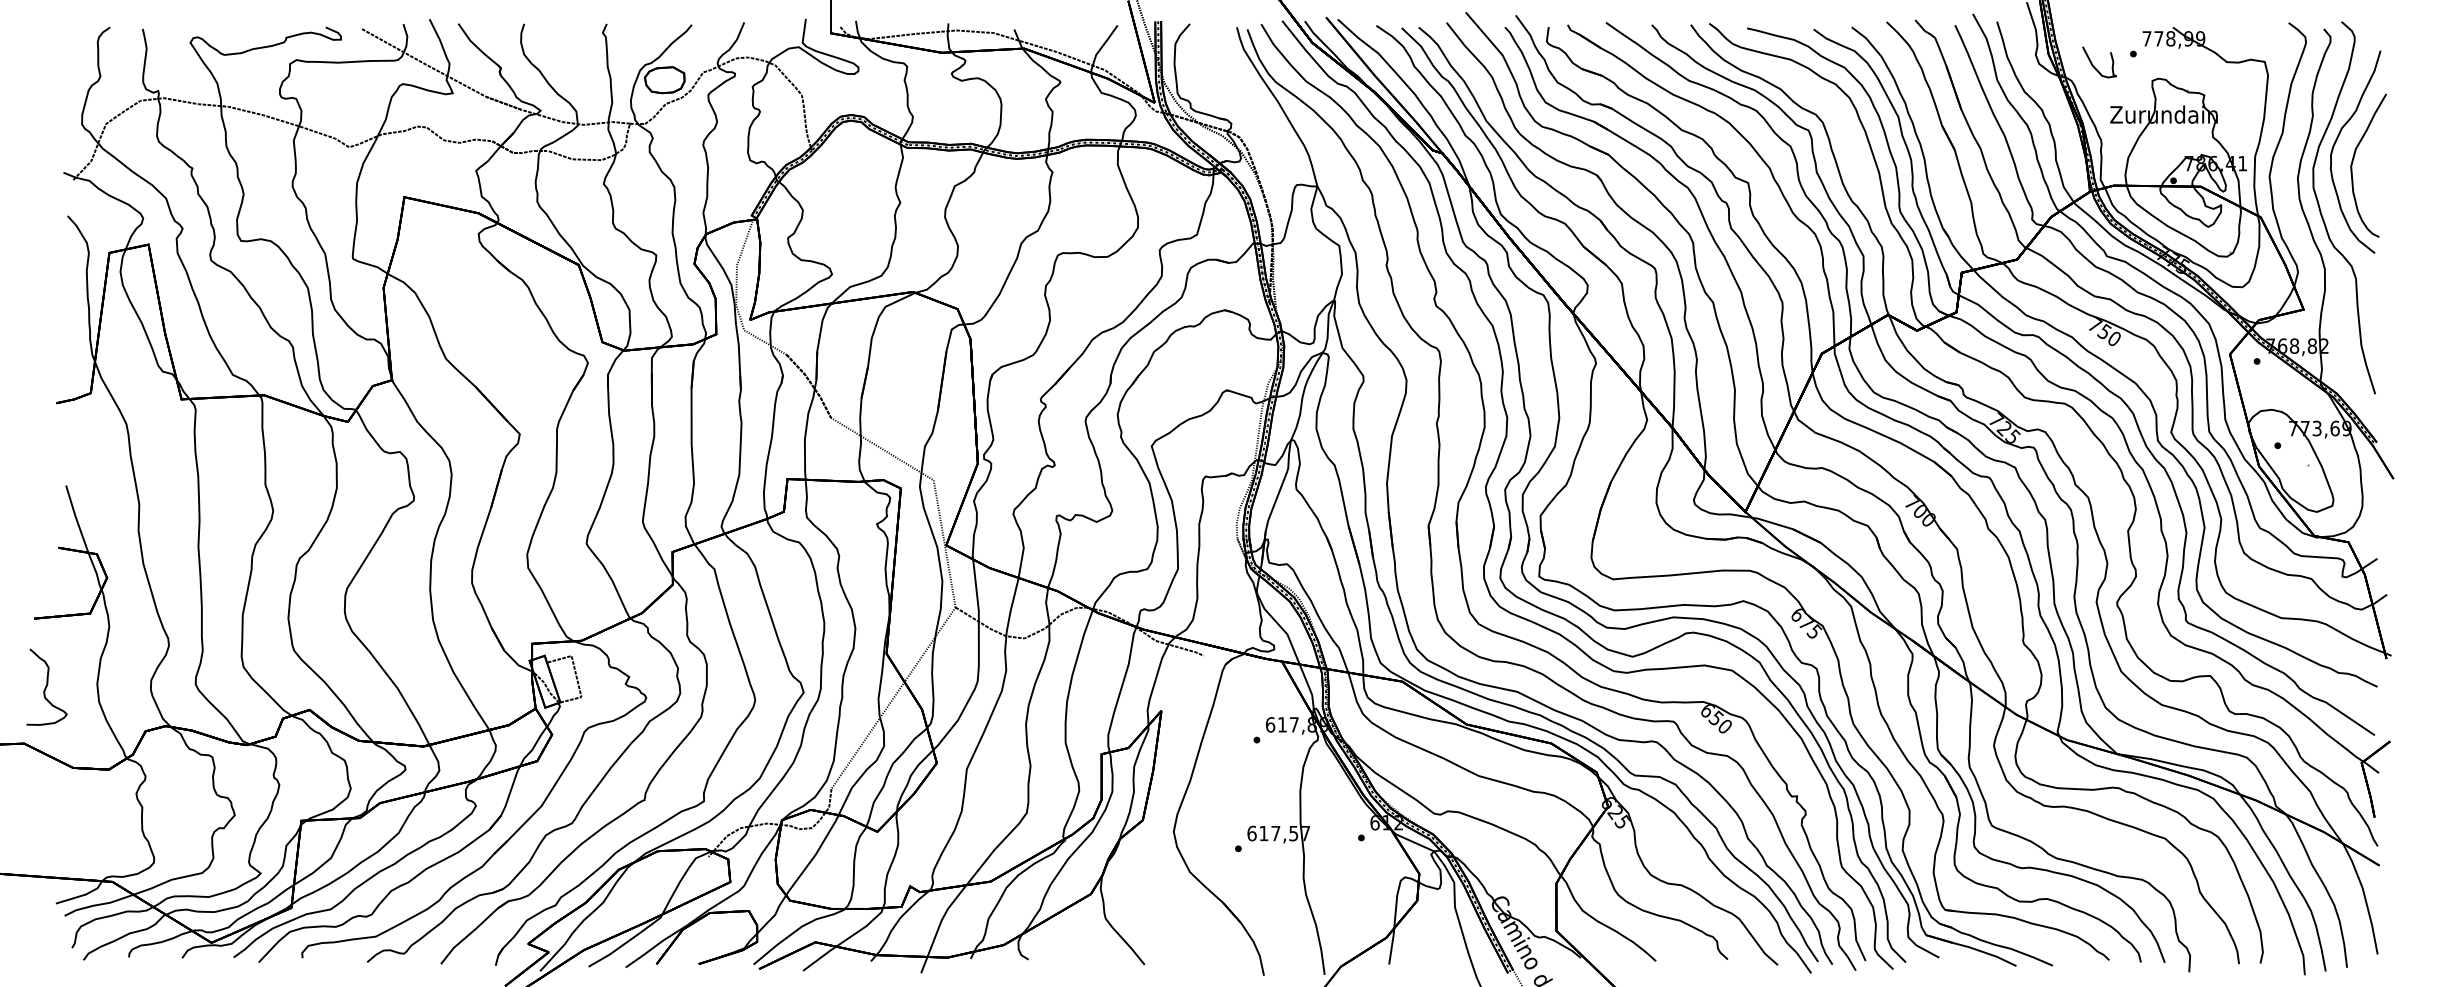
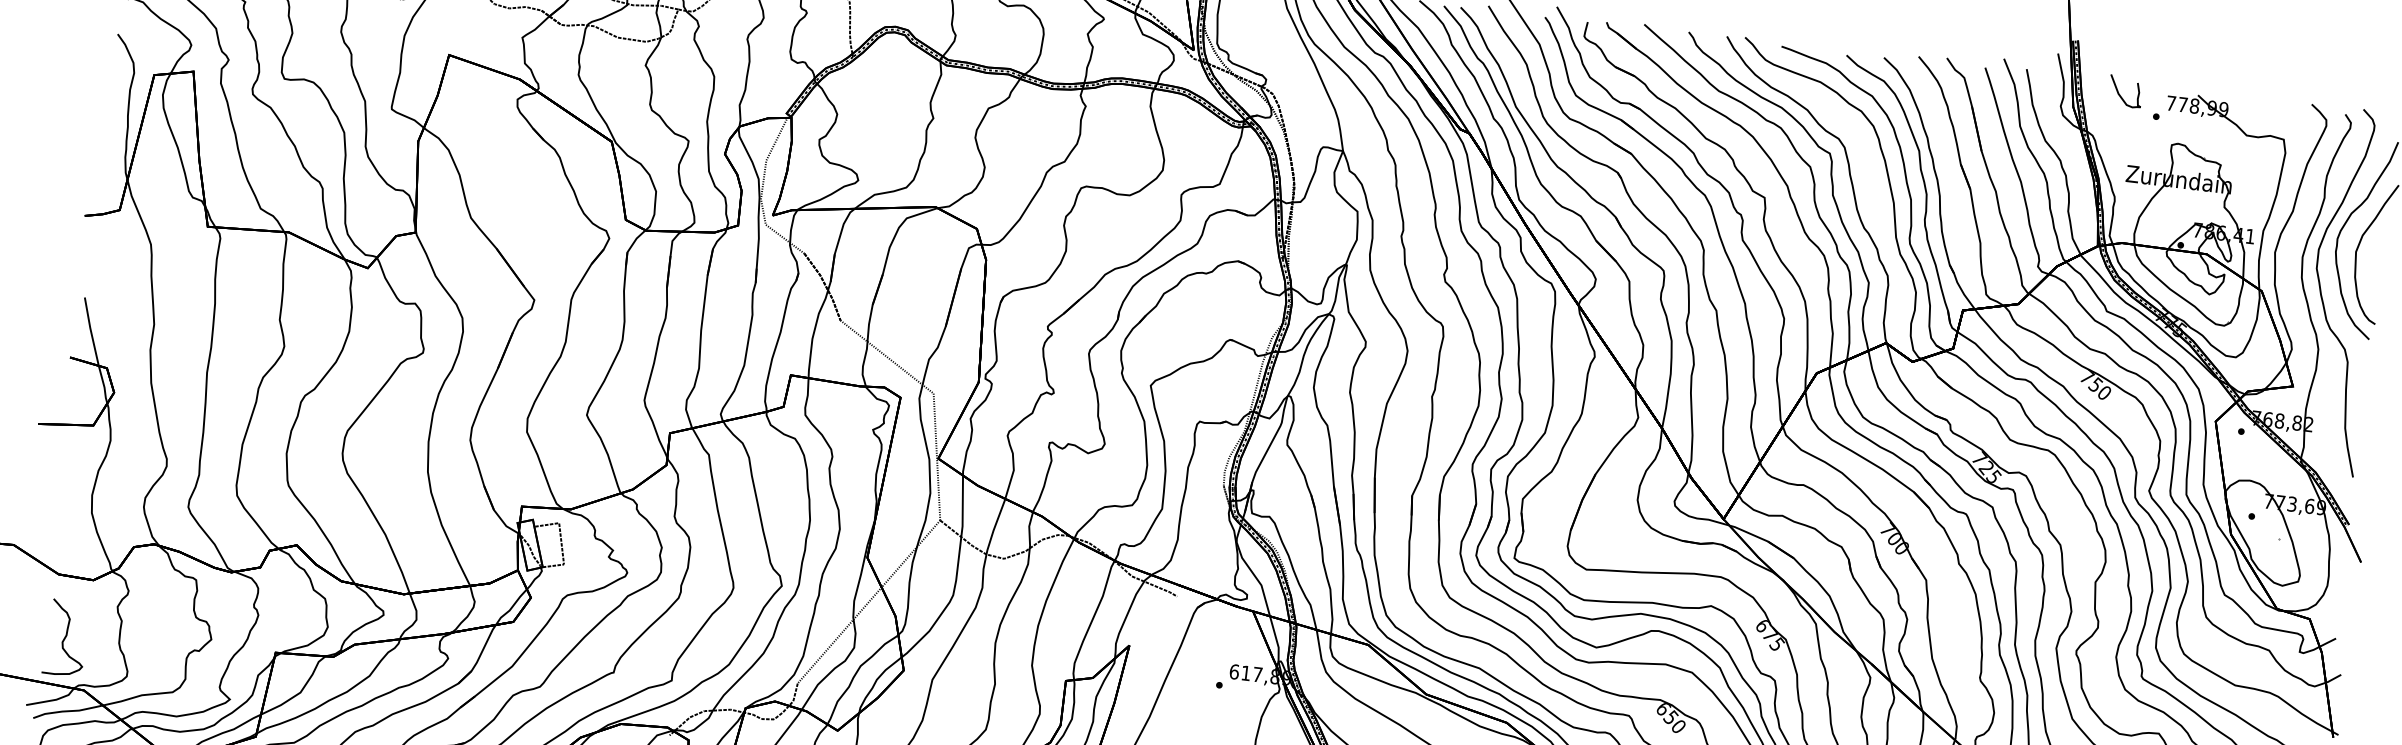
curve: (2093, 64) -> (2119, 92), moved
curve: (46, 686) -> (65, 637), moved

